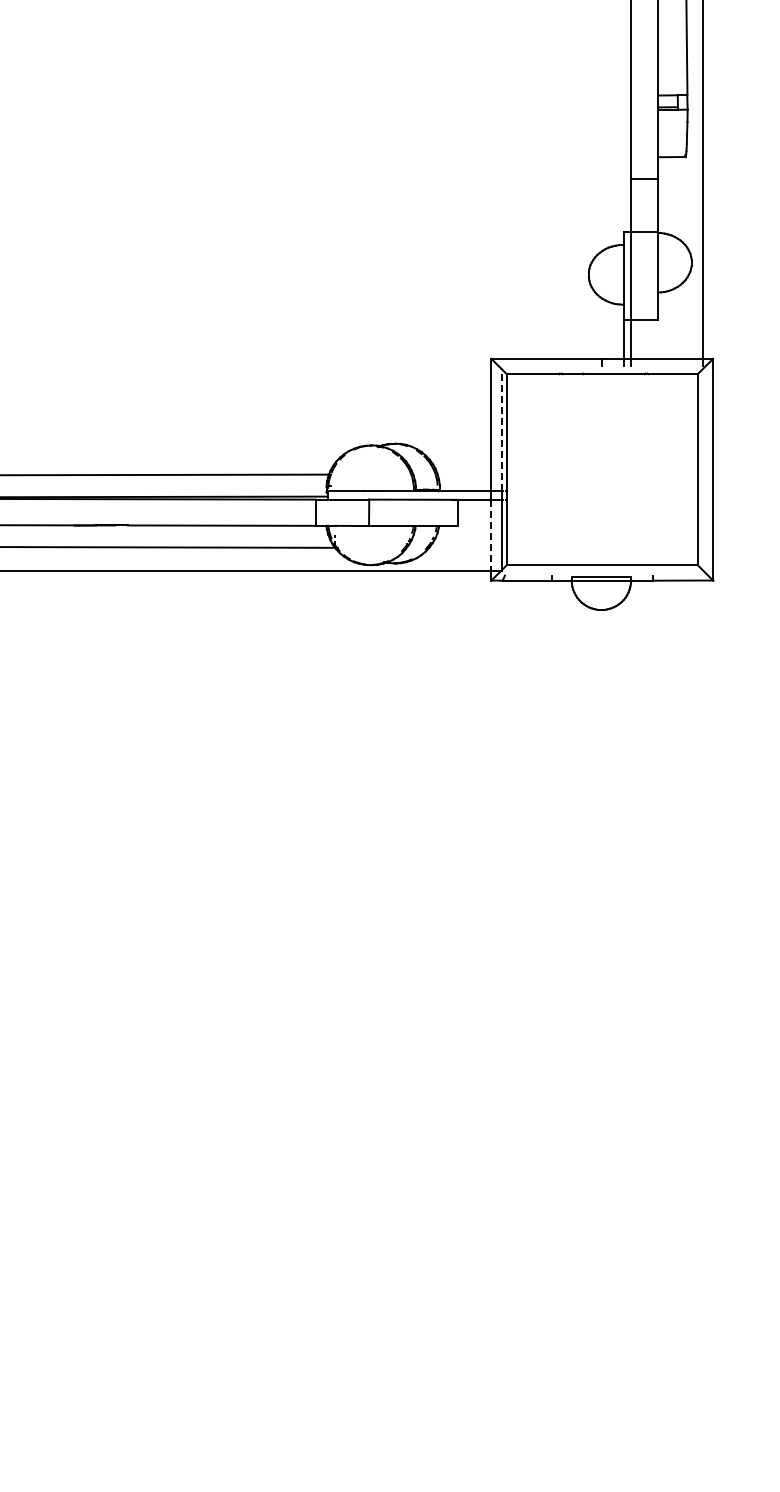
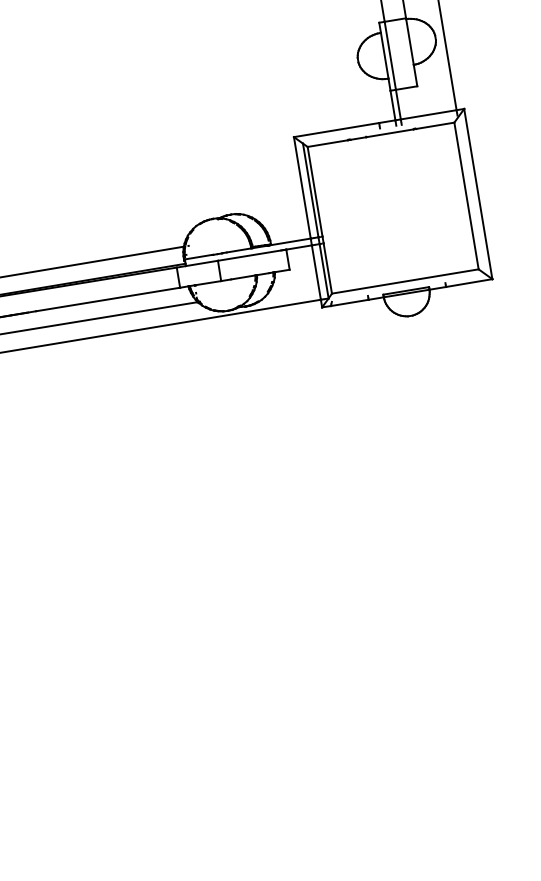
line: (501, 429) -> (310, 190), dashed -> solid
line: (491, 535) -> (316, 272), dashed -> solid

